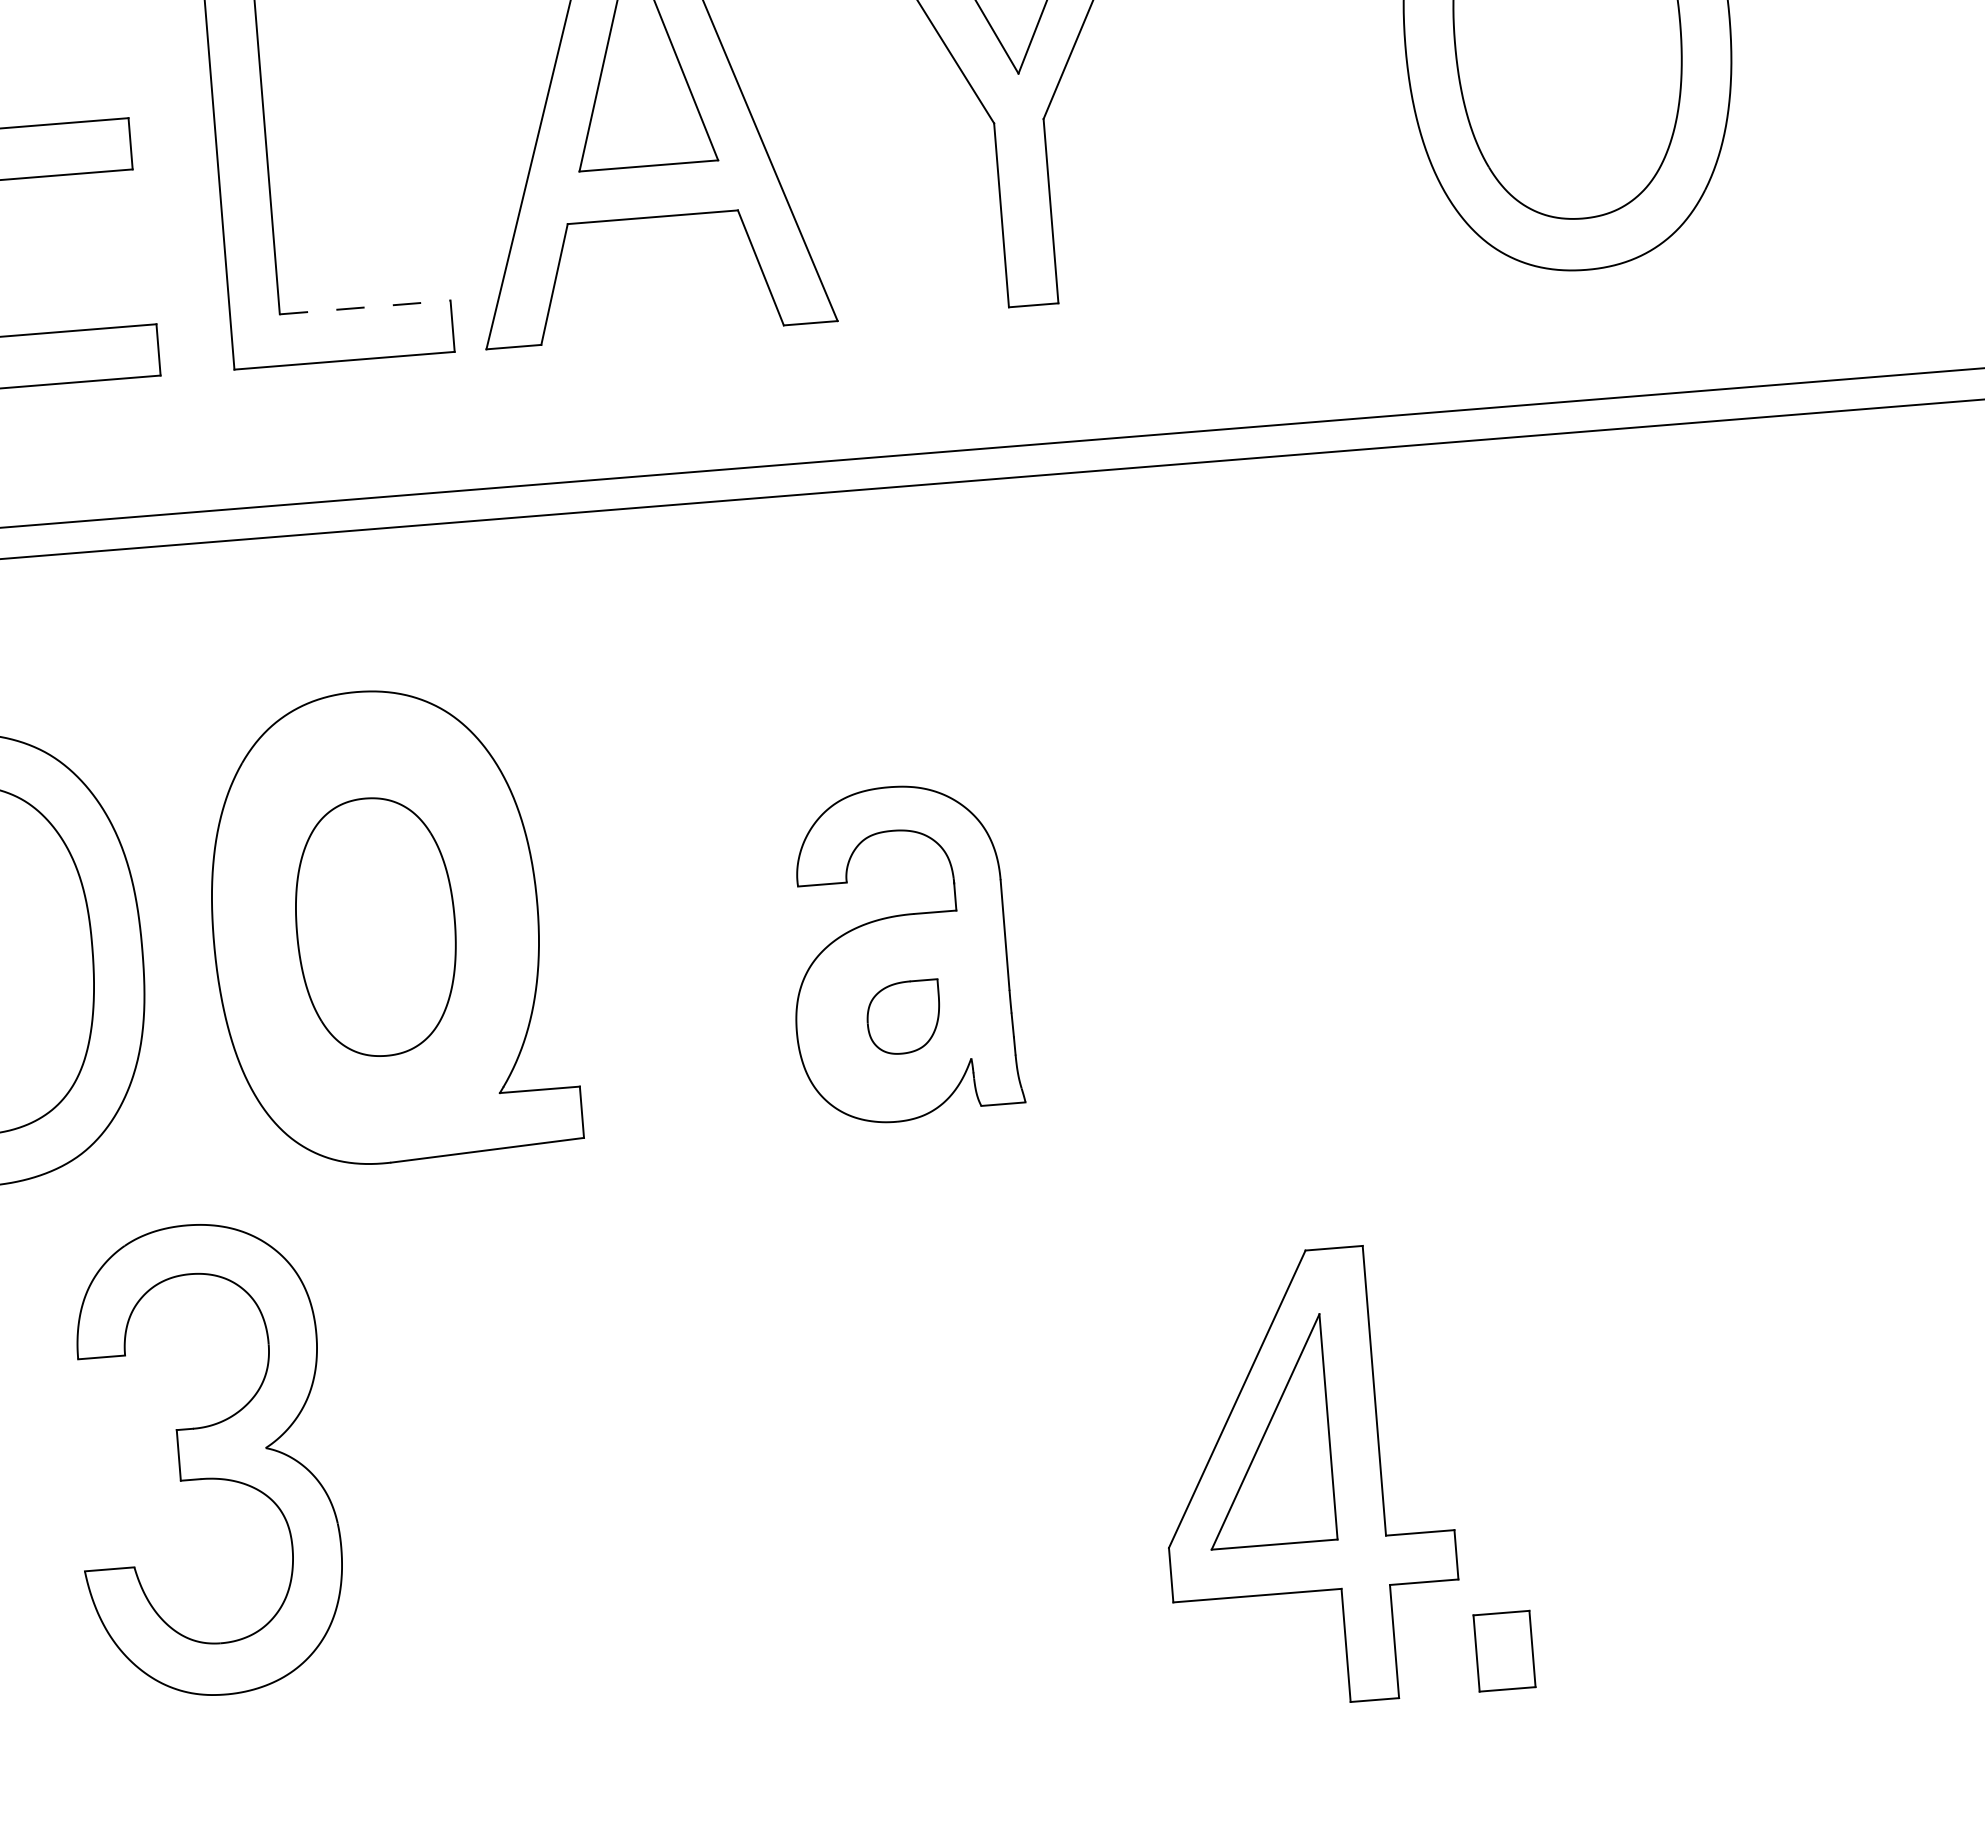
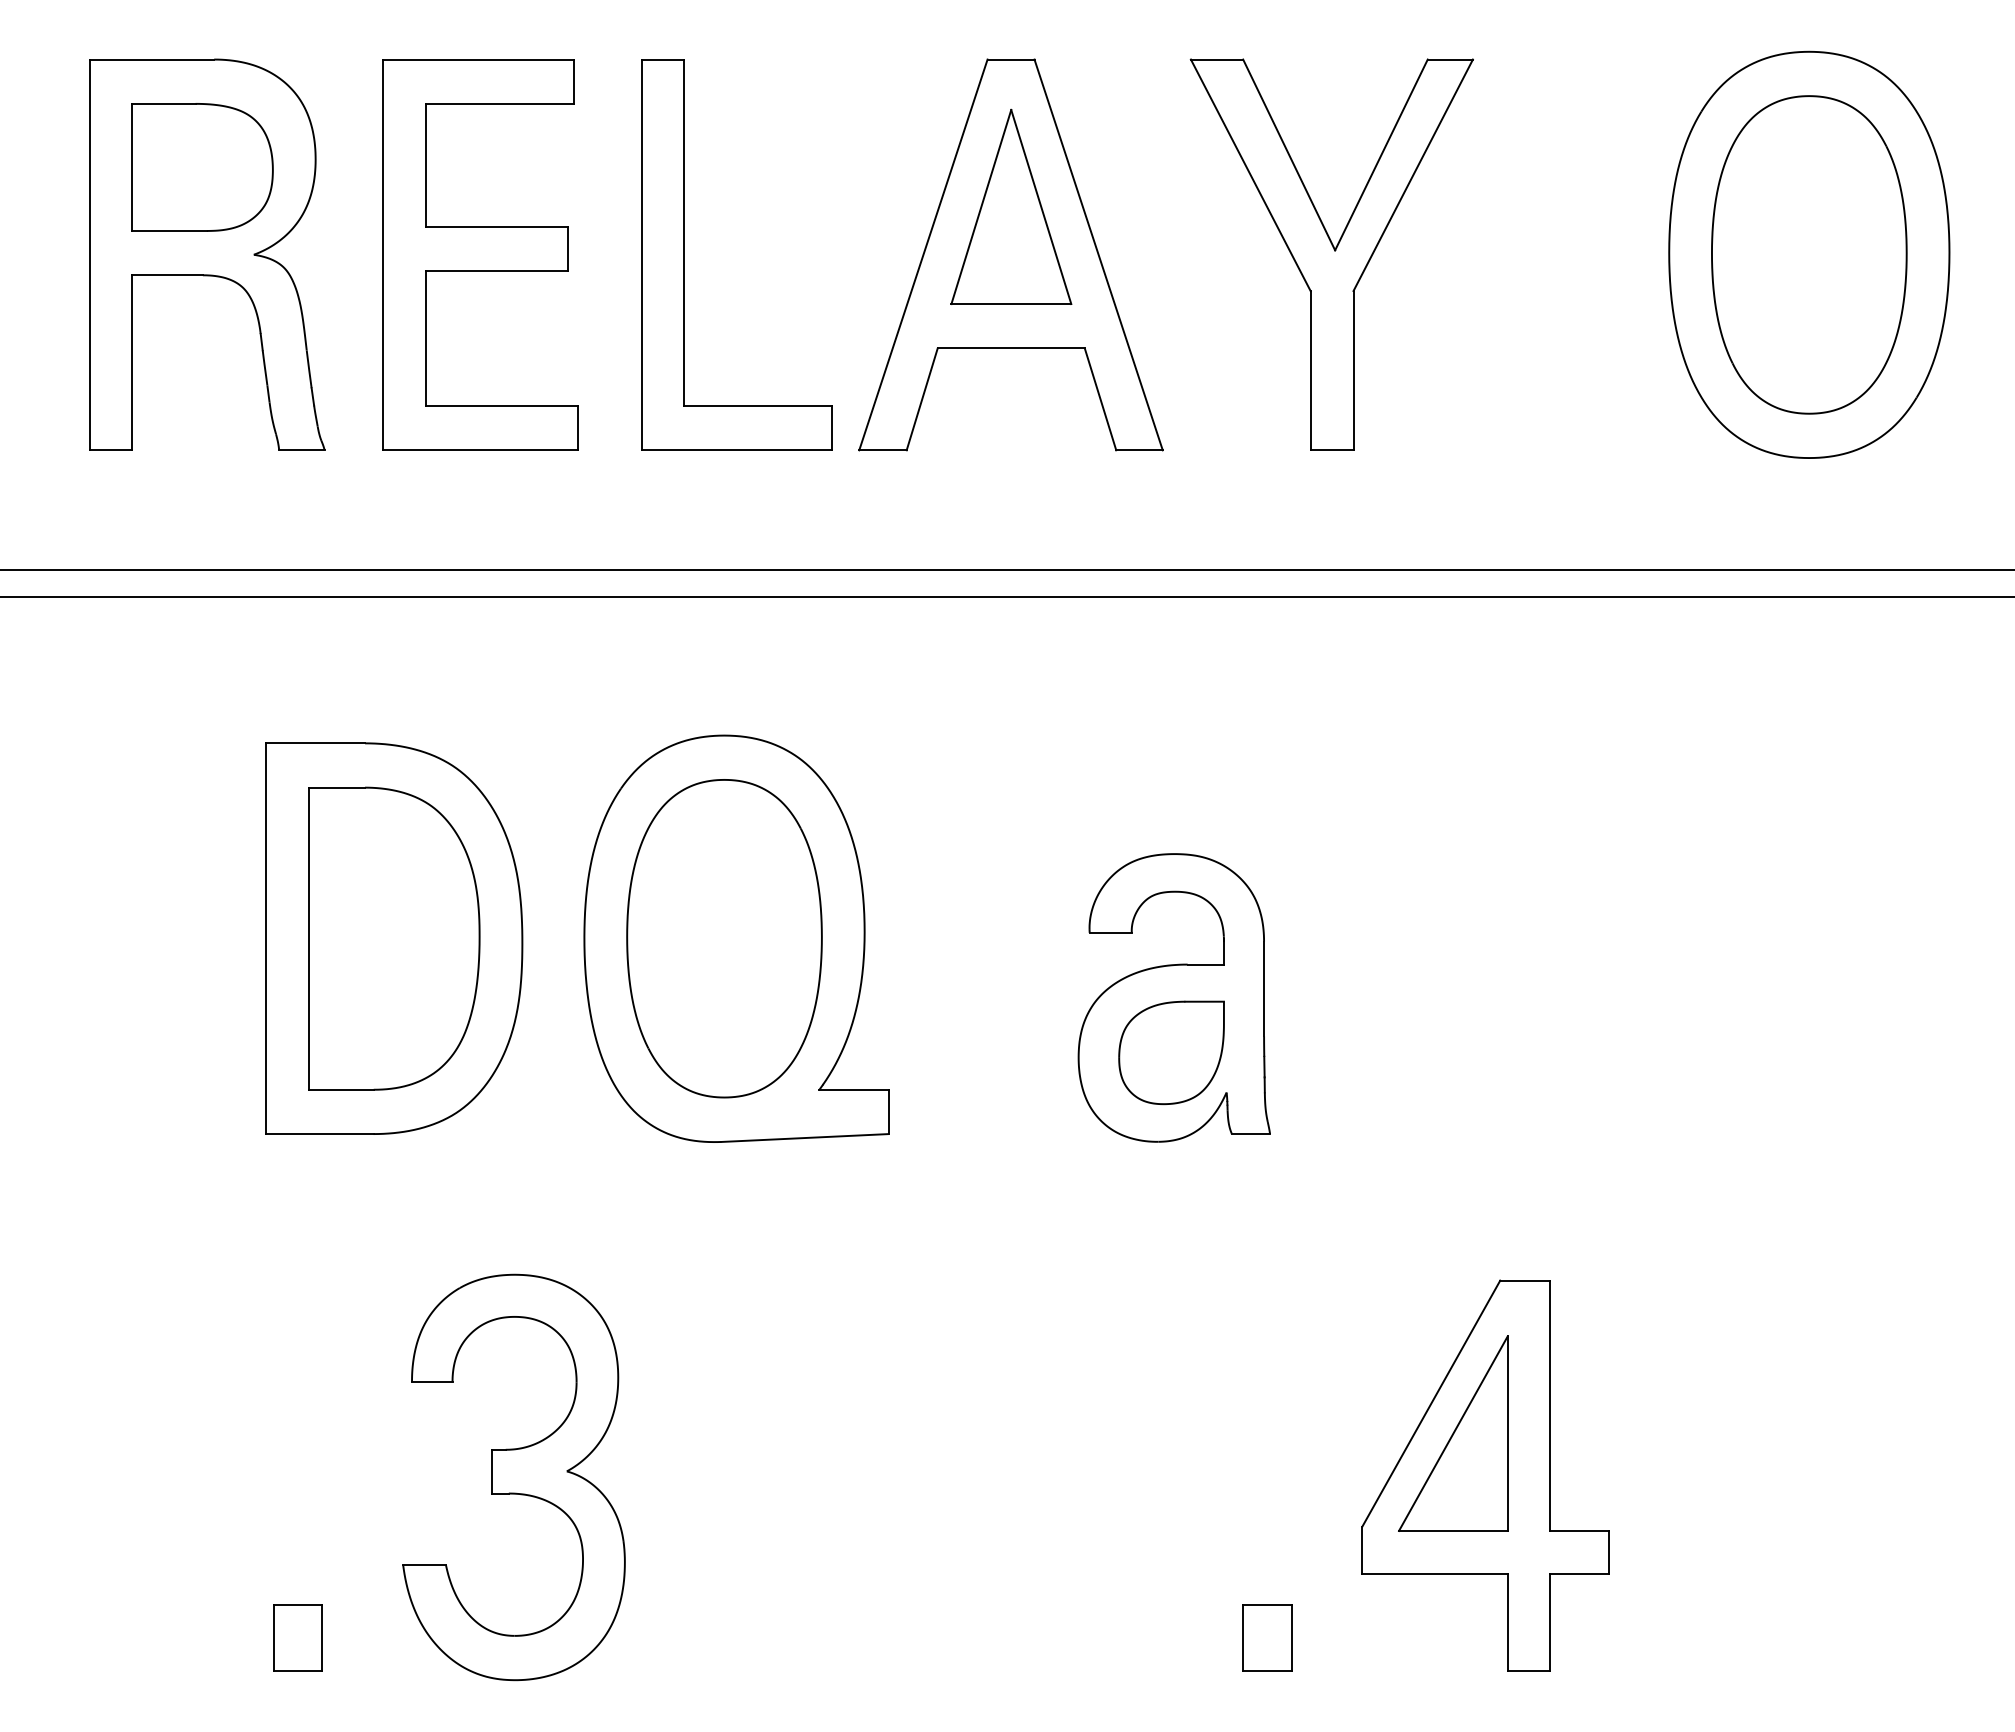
line: (365, 306) -> (758, 405), dashed -> solid
part: (375, 926) -> (724, 938), size x1.43
part: (903, 1017) -> (1171, 1052), size x1.67
part: (204, 1460) -> (513, 1477), moved
part: (1504, 1650) -> (1267, 1637), moved

